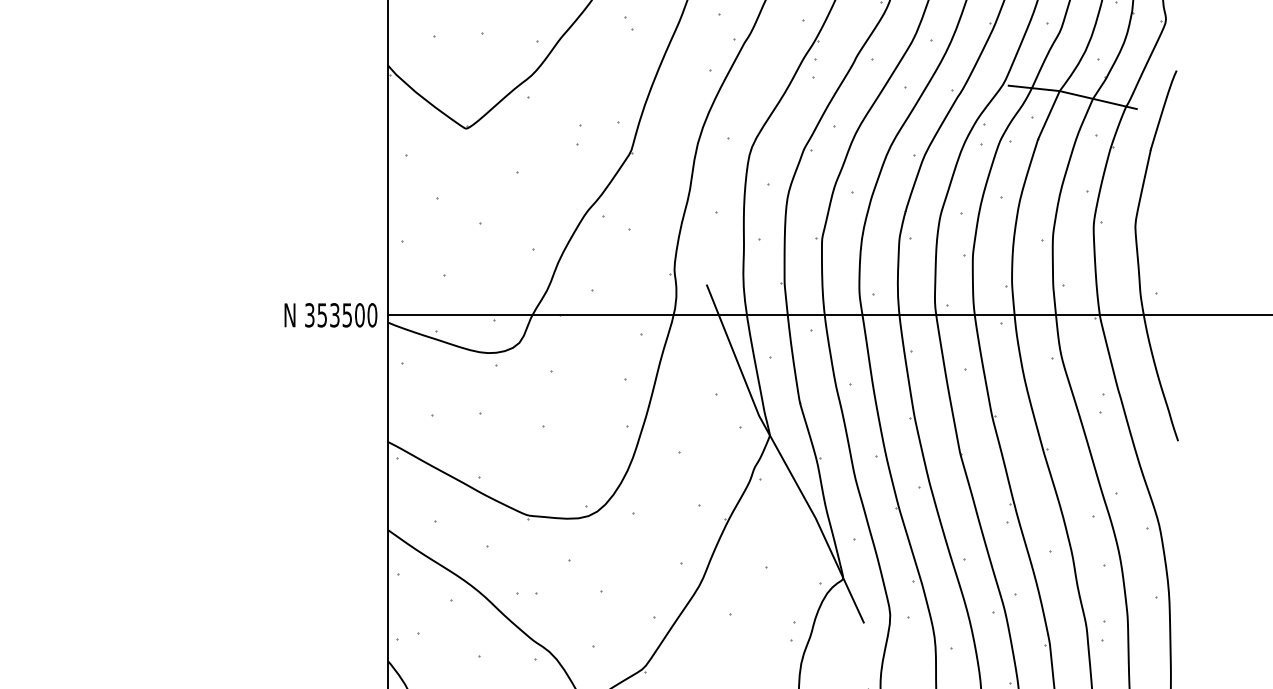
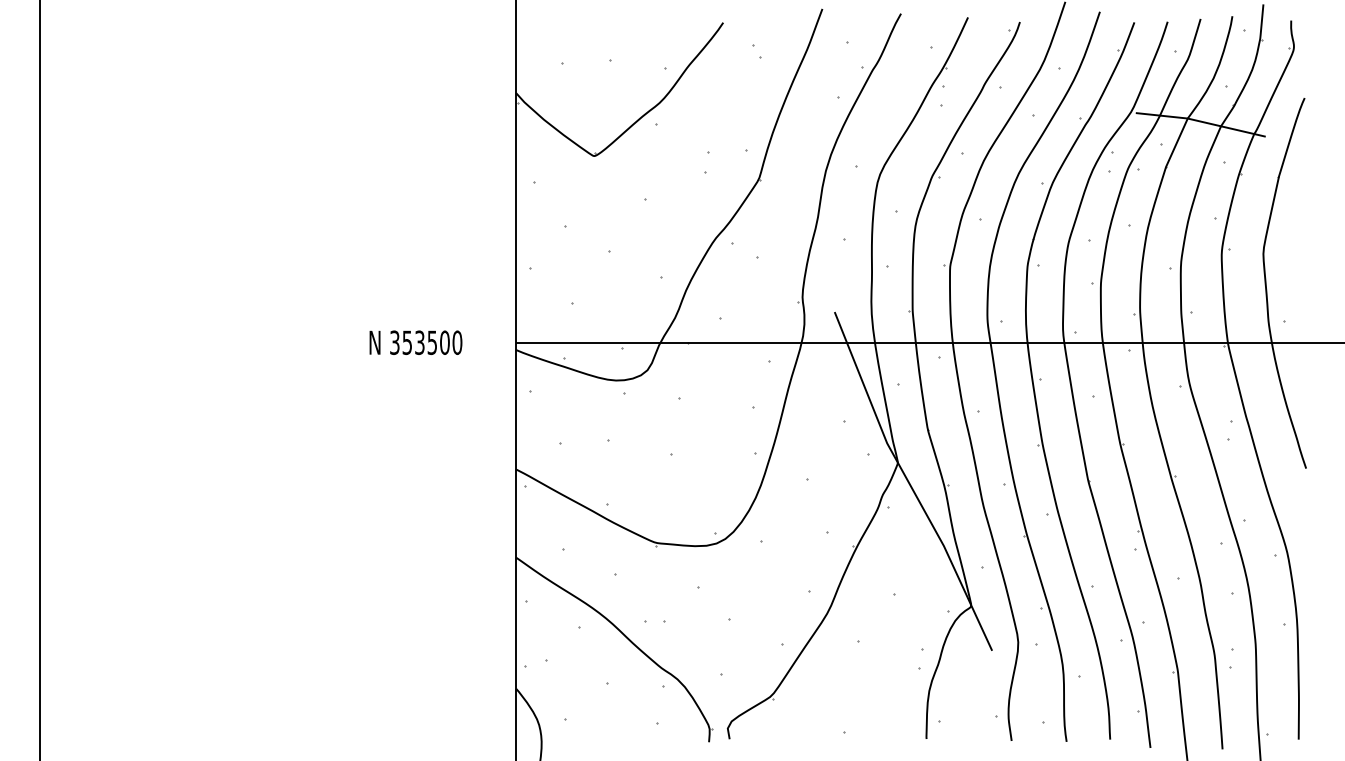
text: (330, 315) -> (415, 342), moved

